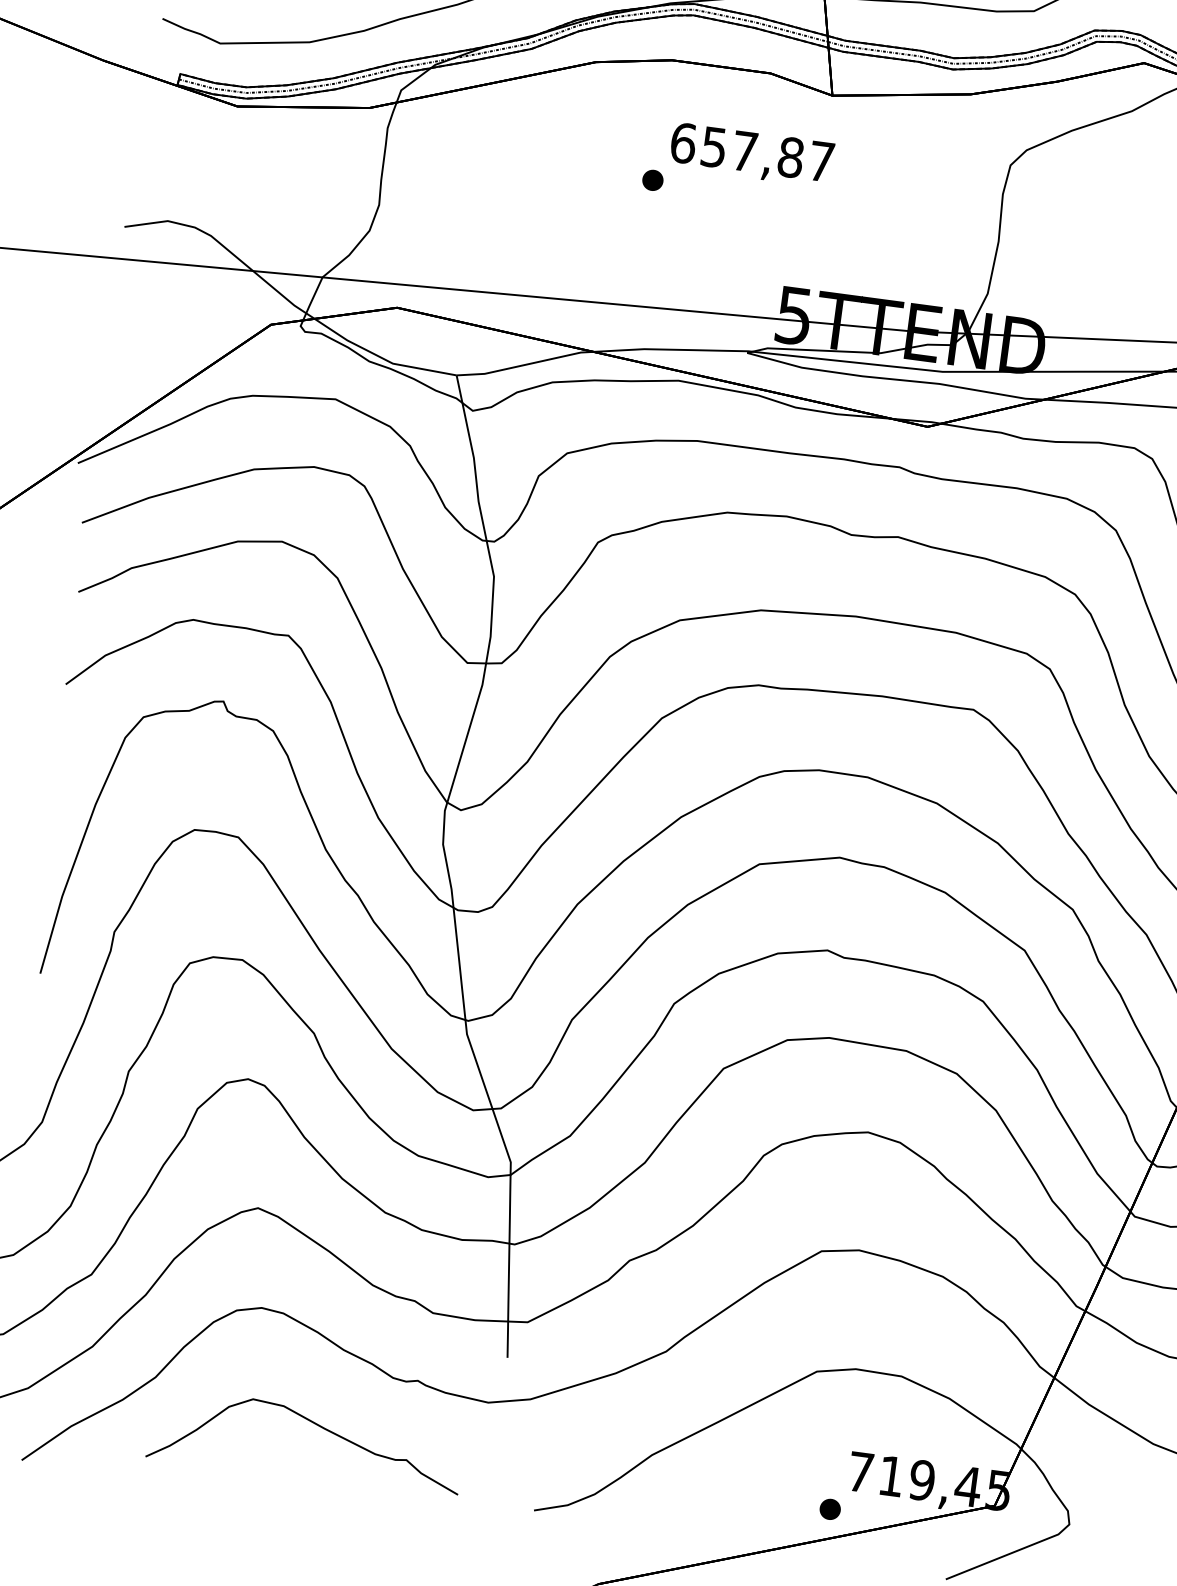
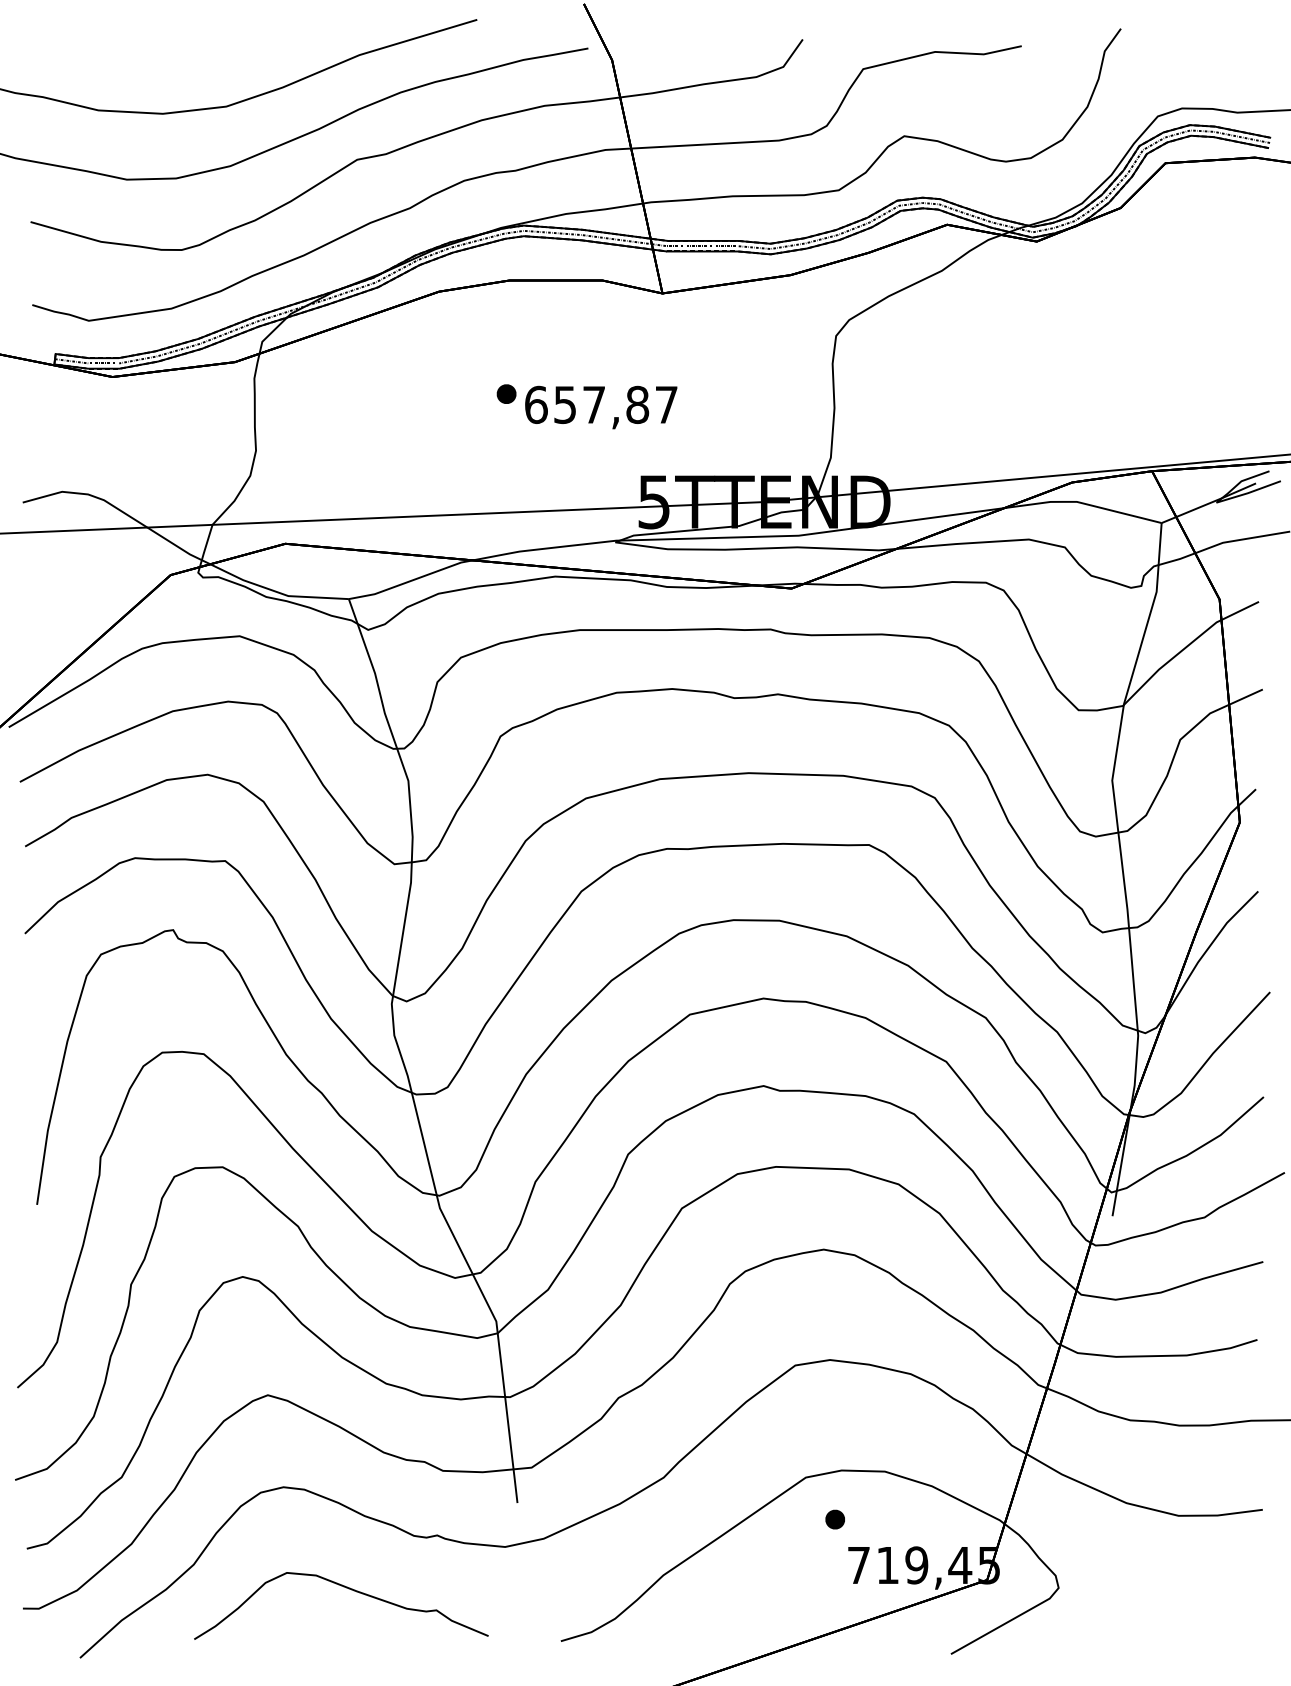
text: (752, 155) -> (601, 407), moved
part: (829, 1509) -> (834, 1519), moved

